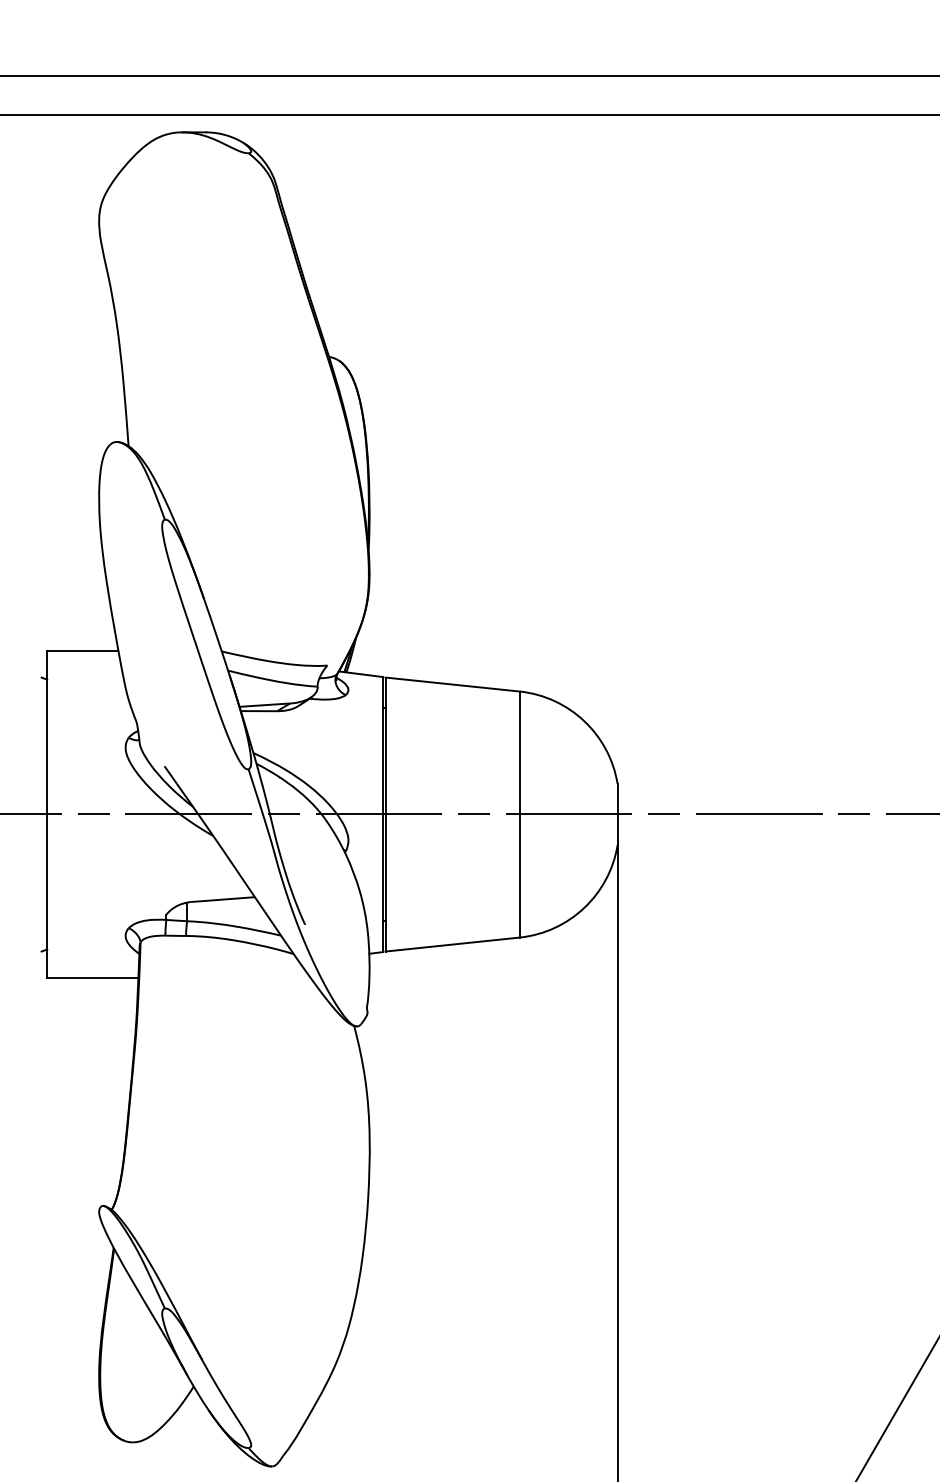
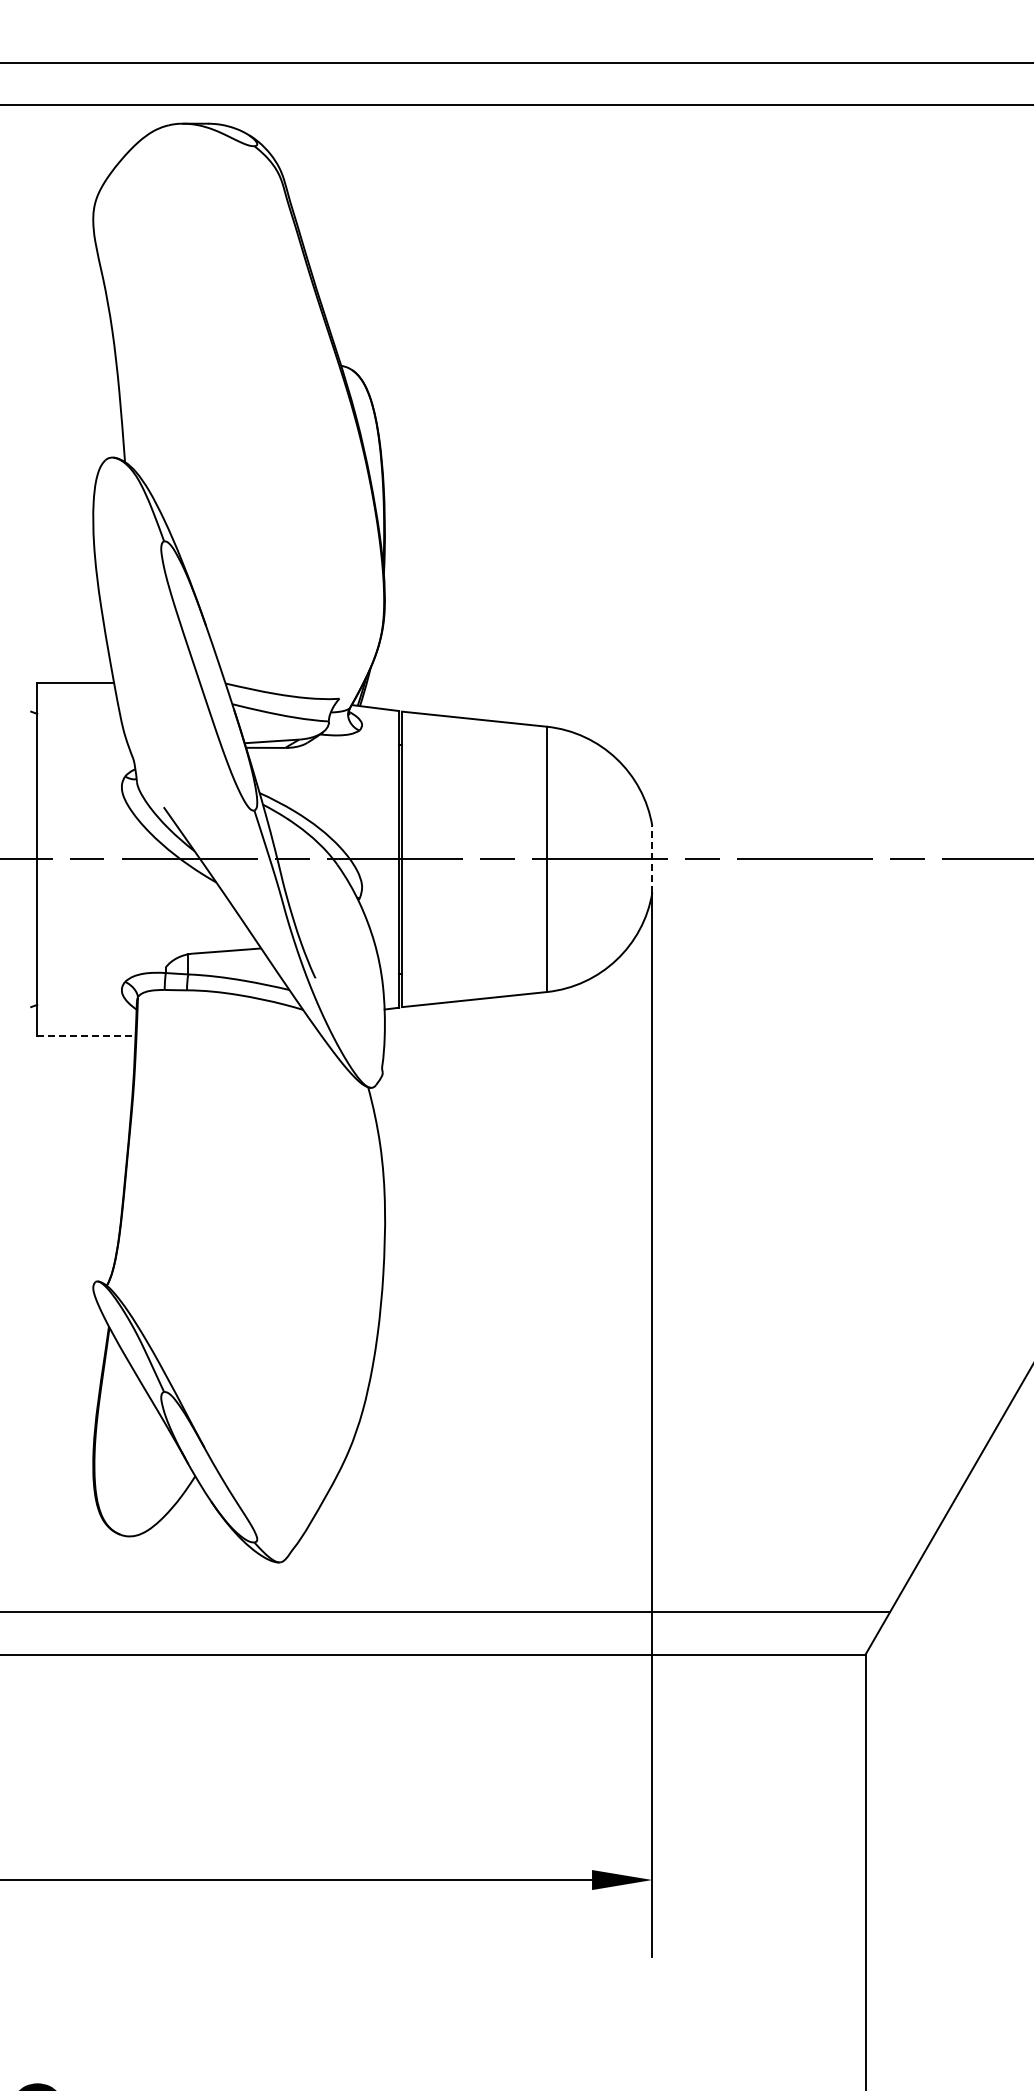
line: (617, 813) -> (652, 858), solid -> dashed
line: (92, 977) -> (86, 1035), solid -> dashed

